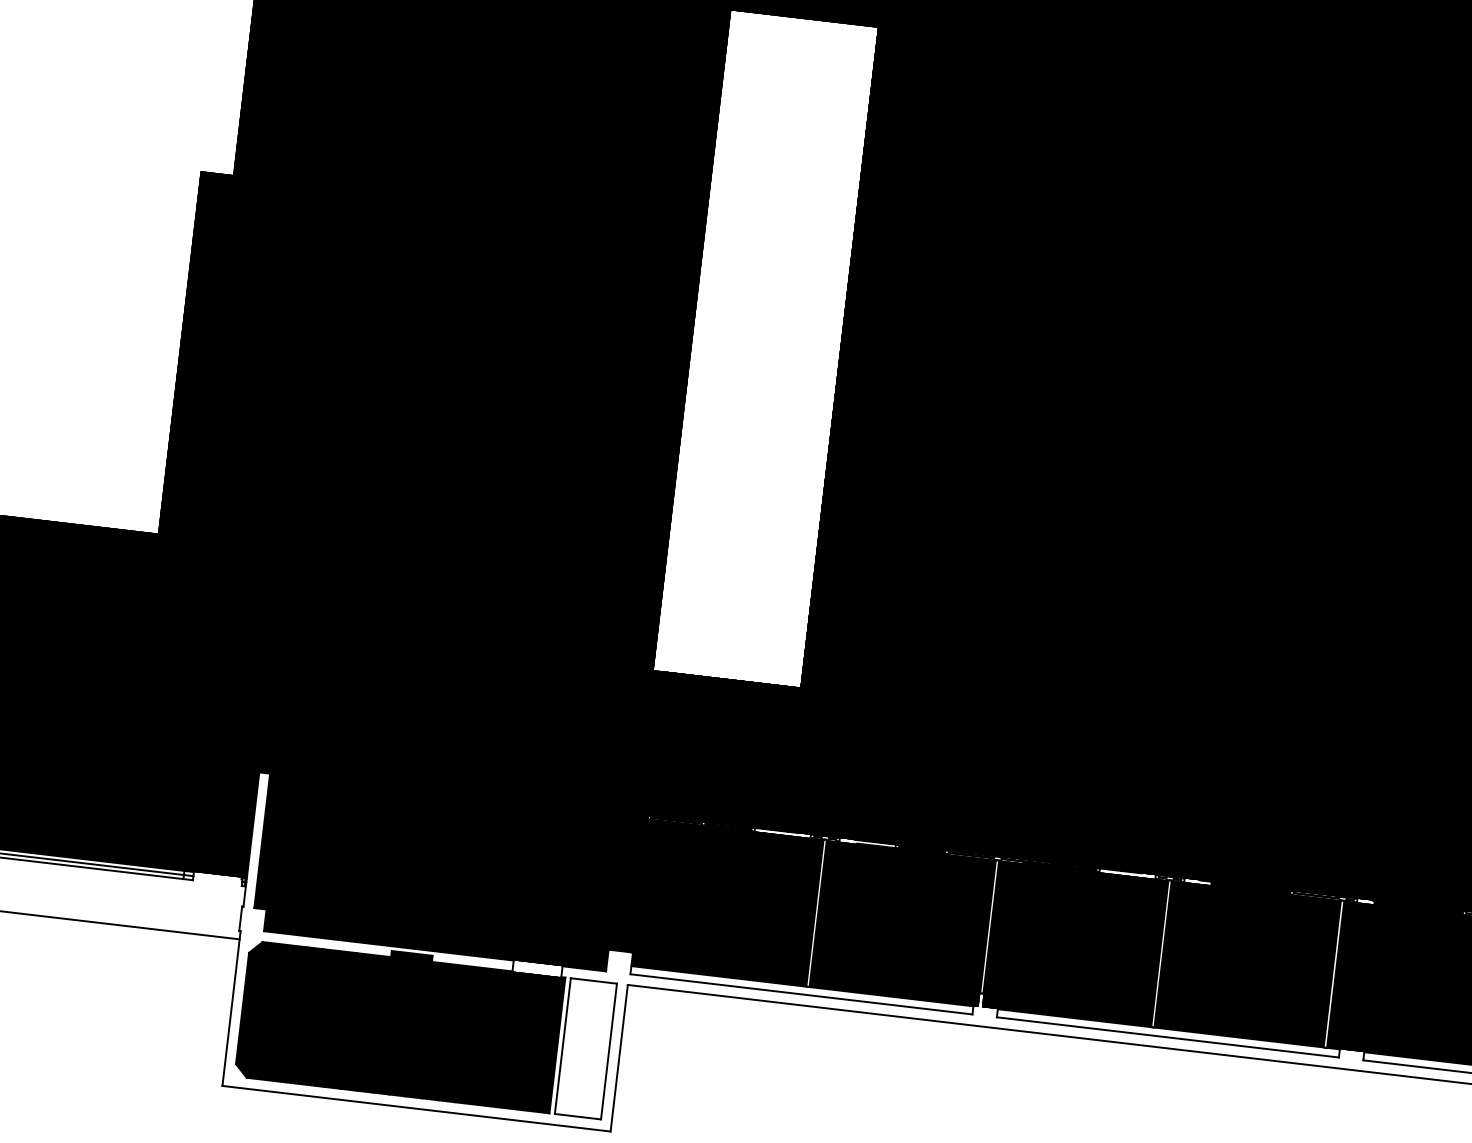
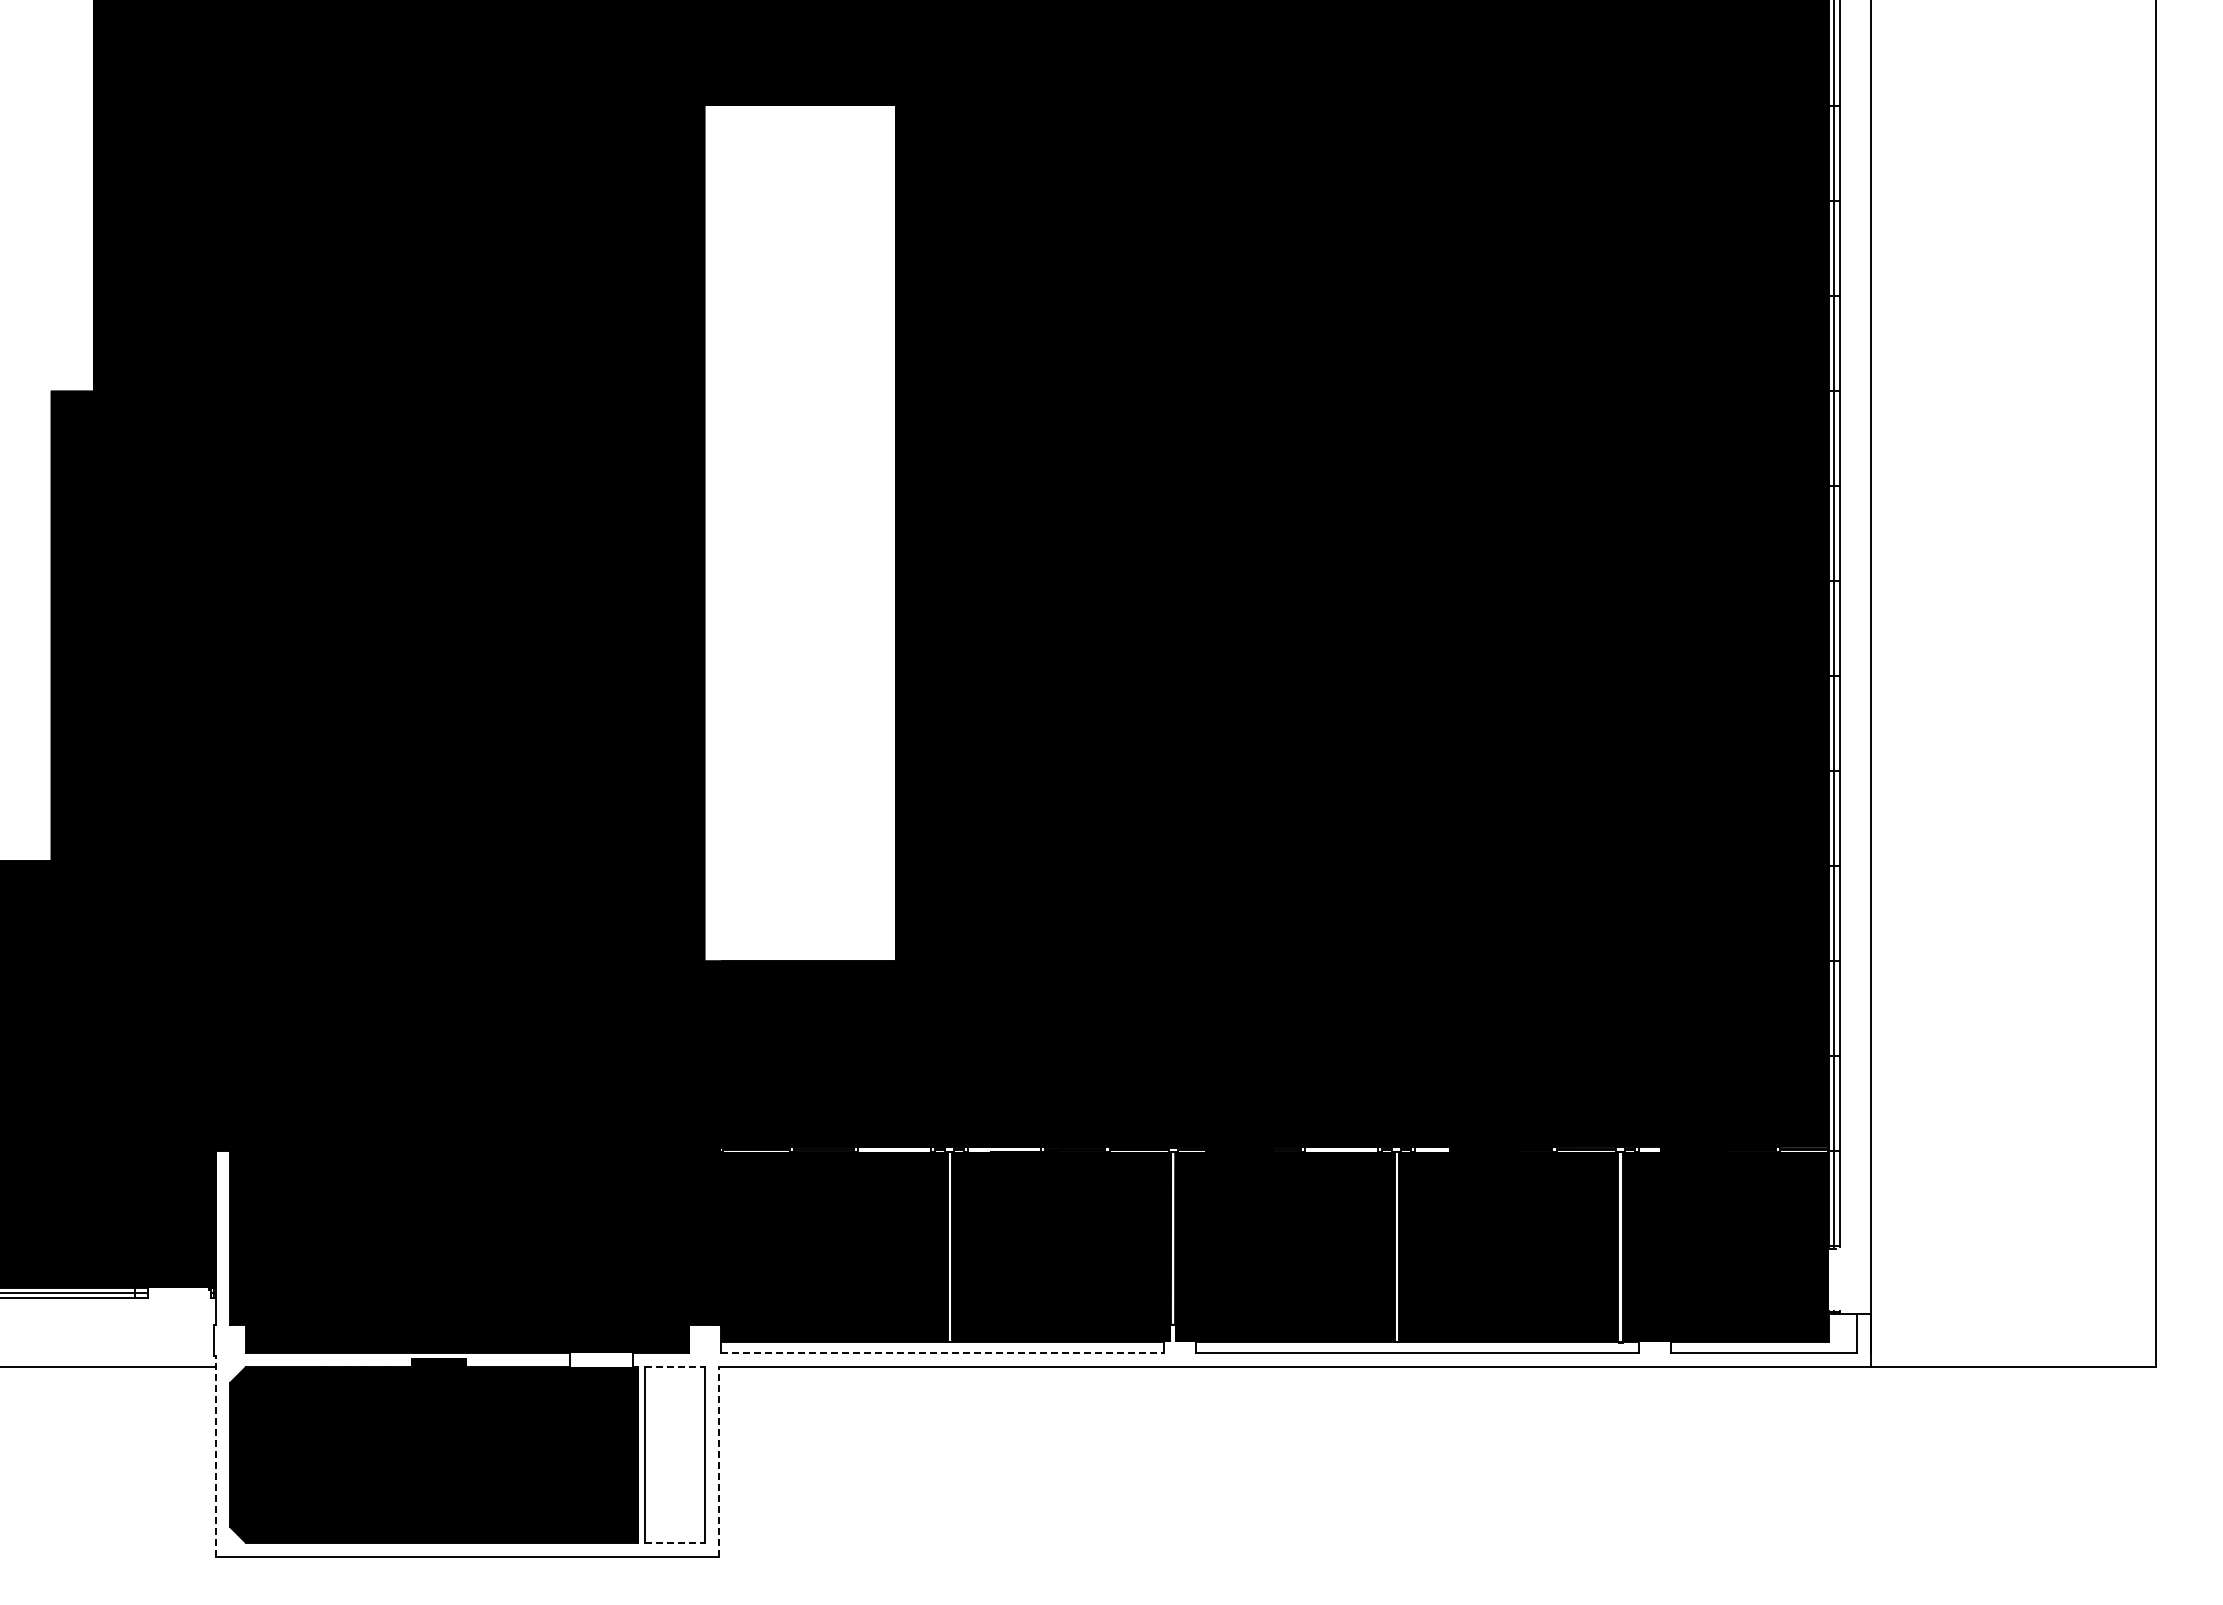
line: (594, 981) -> (675, 1367), solid -> dashed
line: (801, 993) -> (942, 1352), solid -> dashed
line: (231, 1008) -> (216, 1456), solid -> dashed
line: (619, 1057) -> (719, 1461), solid -> dashed
line: (578, 1116) -> (675, 1542), solid -> dashed

